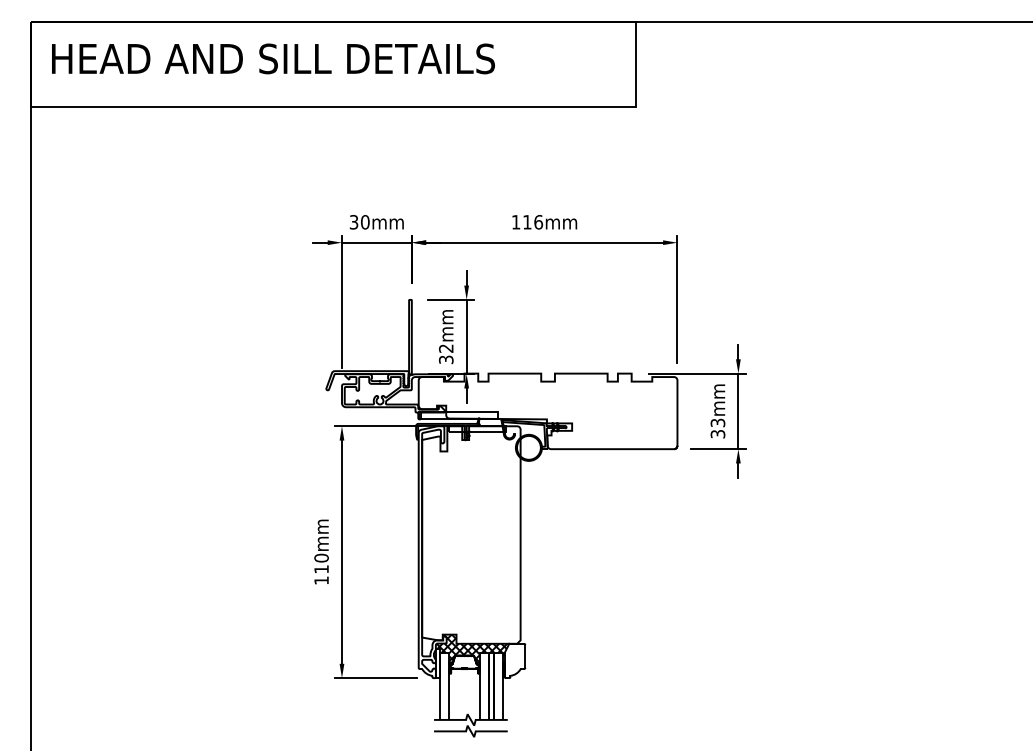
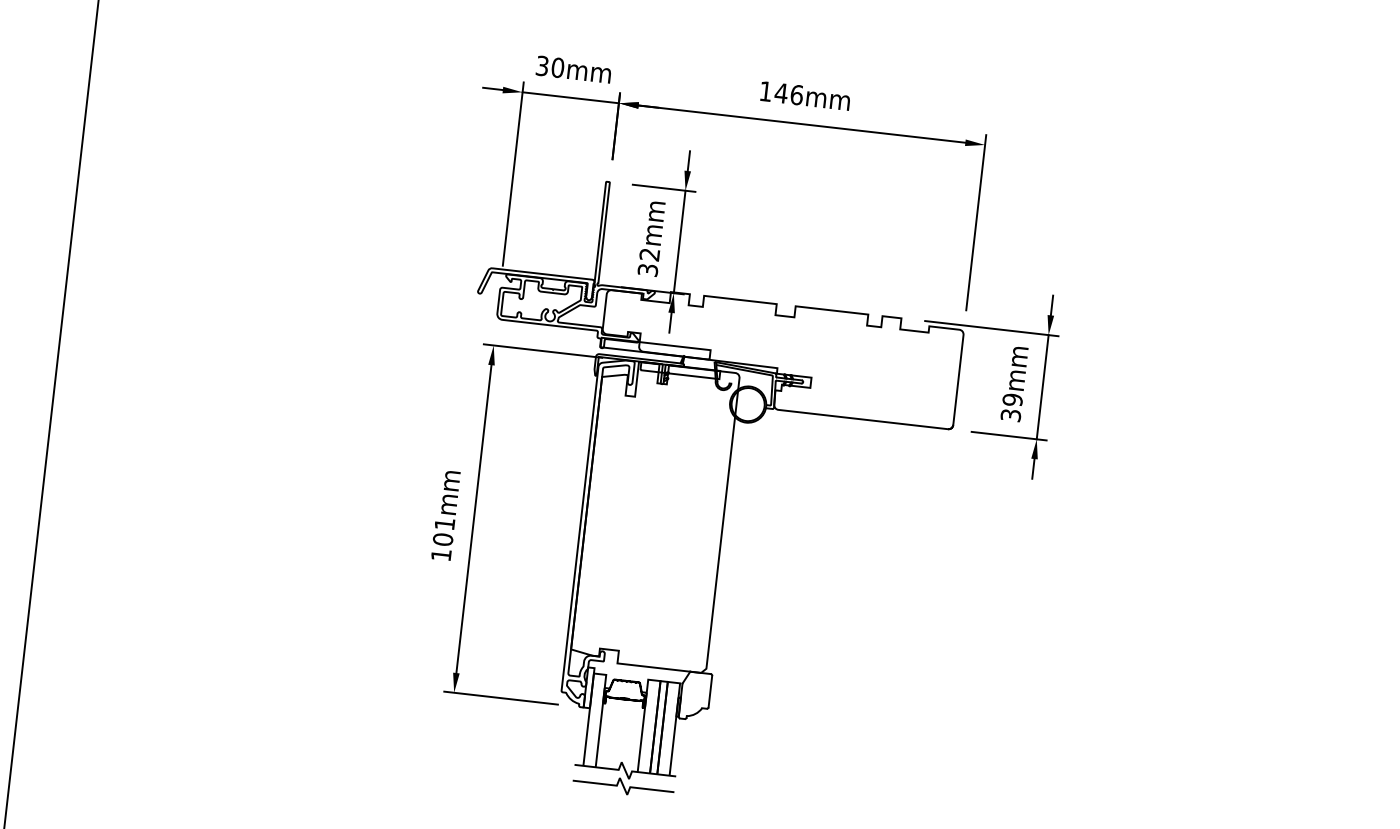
text: (526, 222) -> (780, 93), 116mm -> 146mm
text: (717, 422) -> (1012, 399), 33mm -> 39mm
text: (321, 563) -> (443, 531), 110mm -> 101mm
hatch: (471, 648) -> (637, 672), removed

